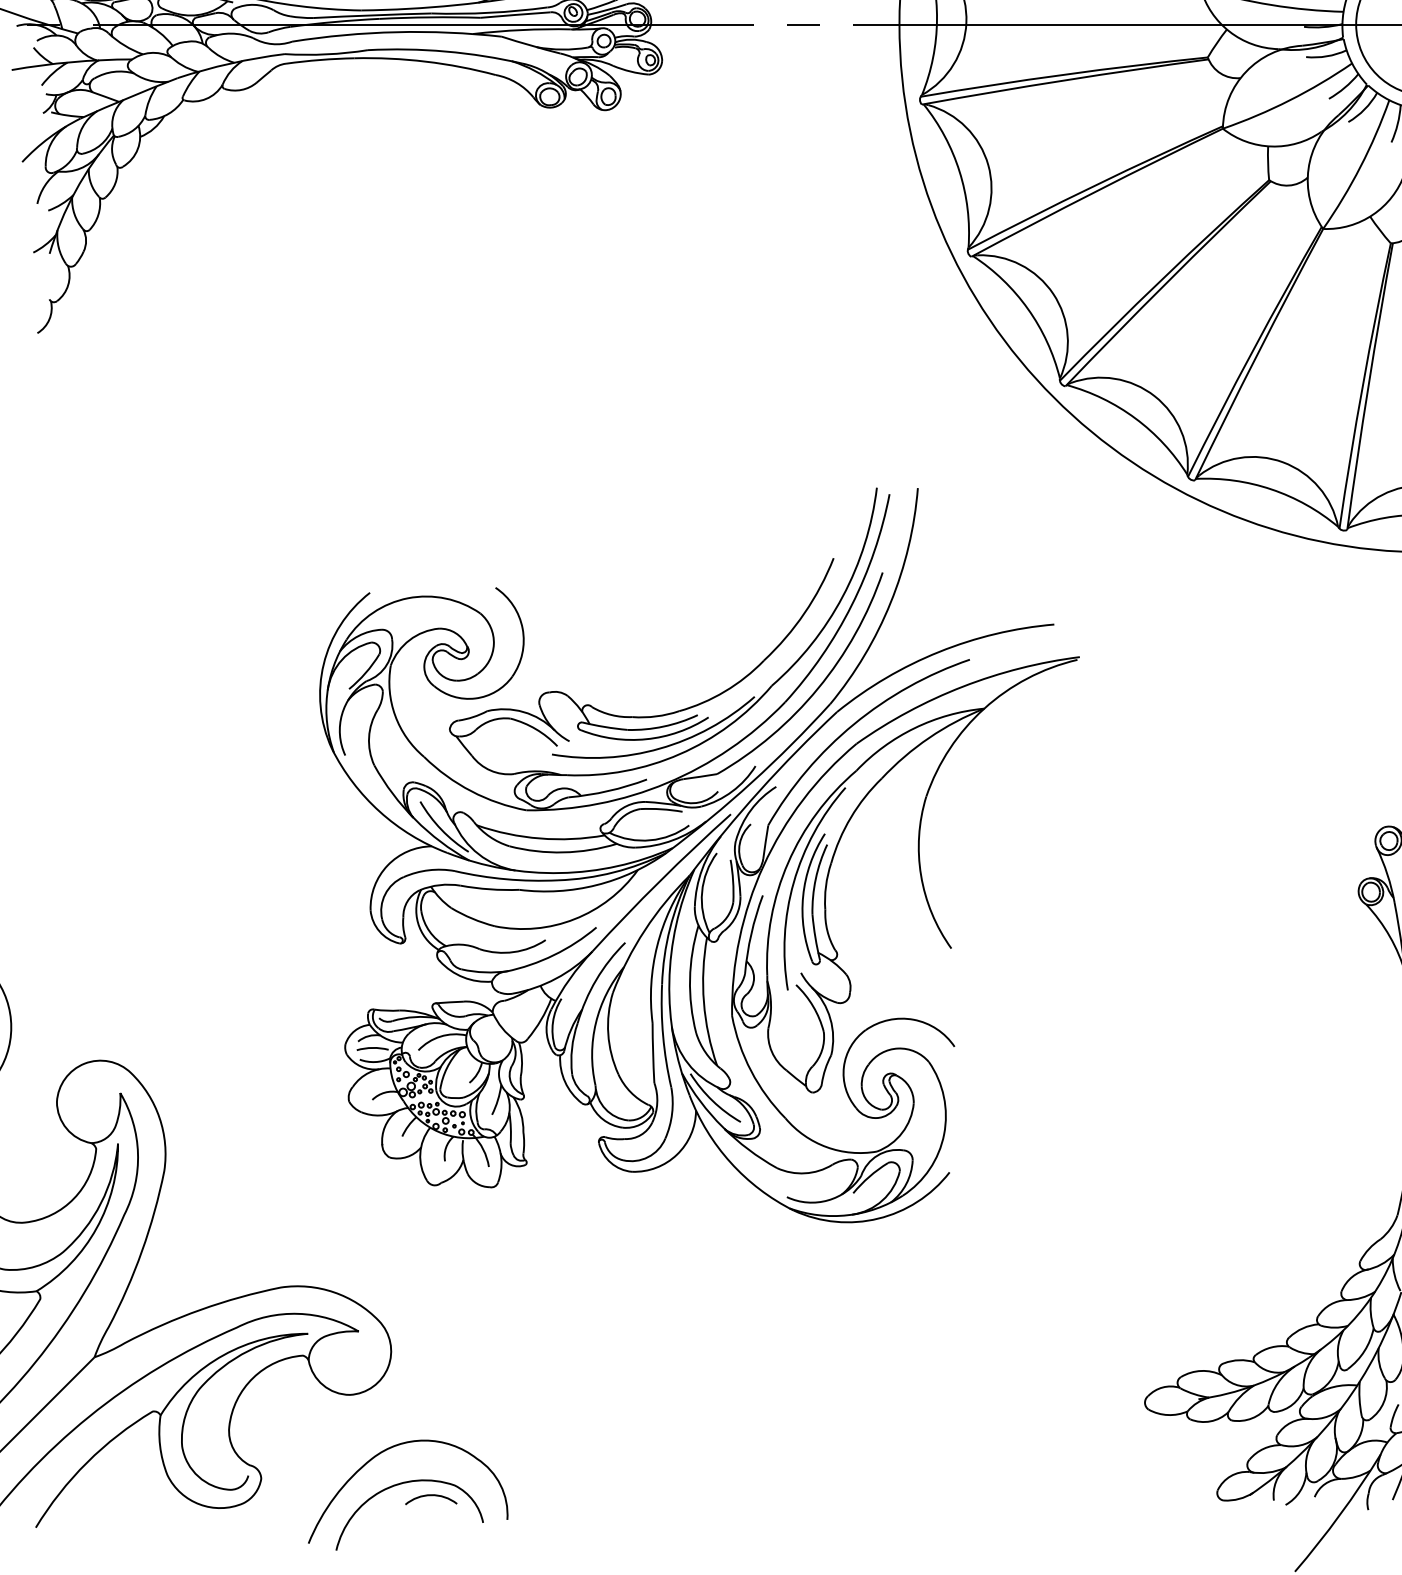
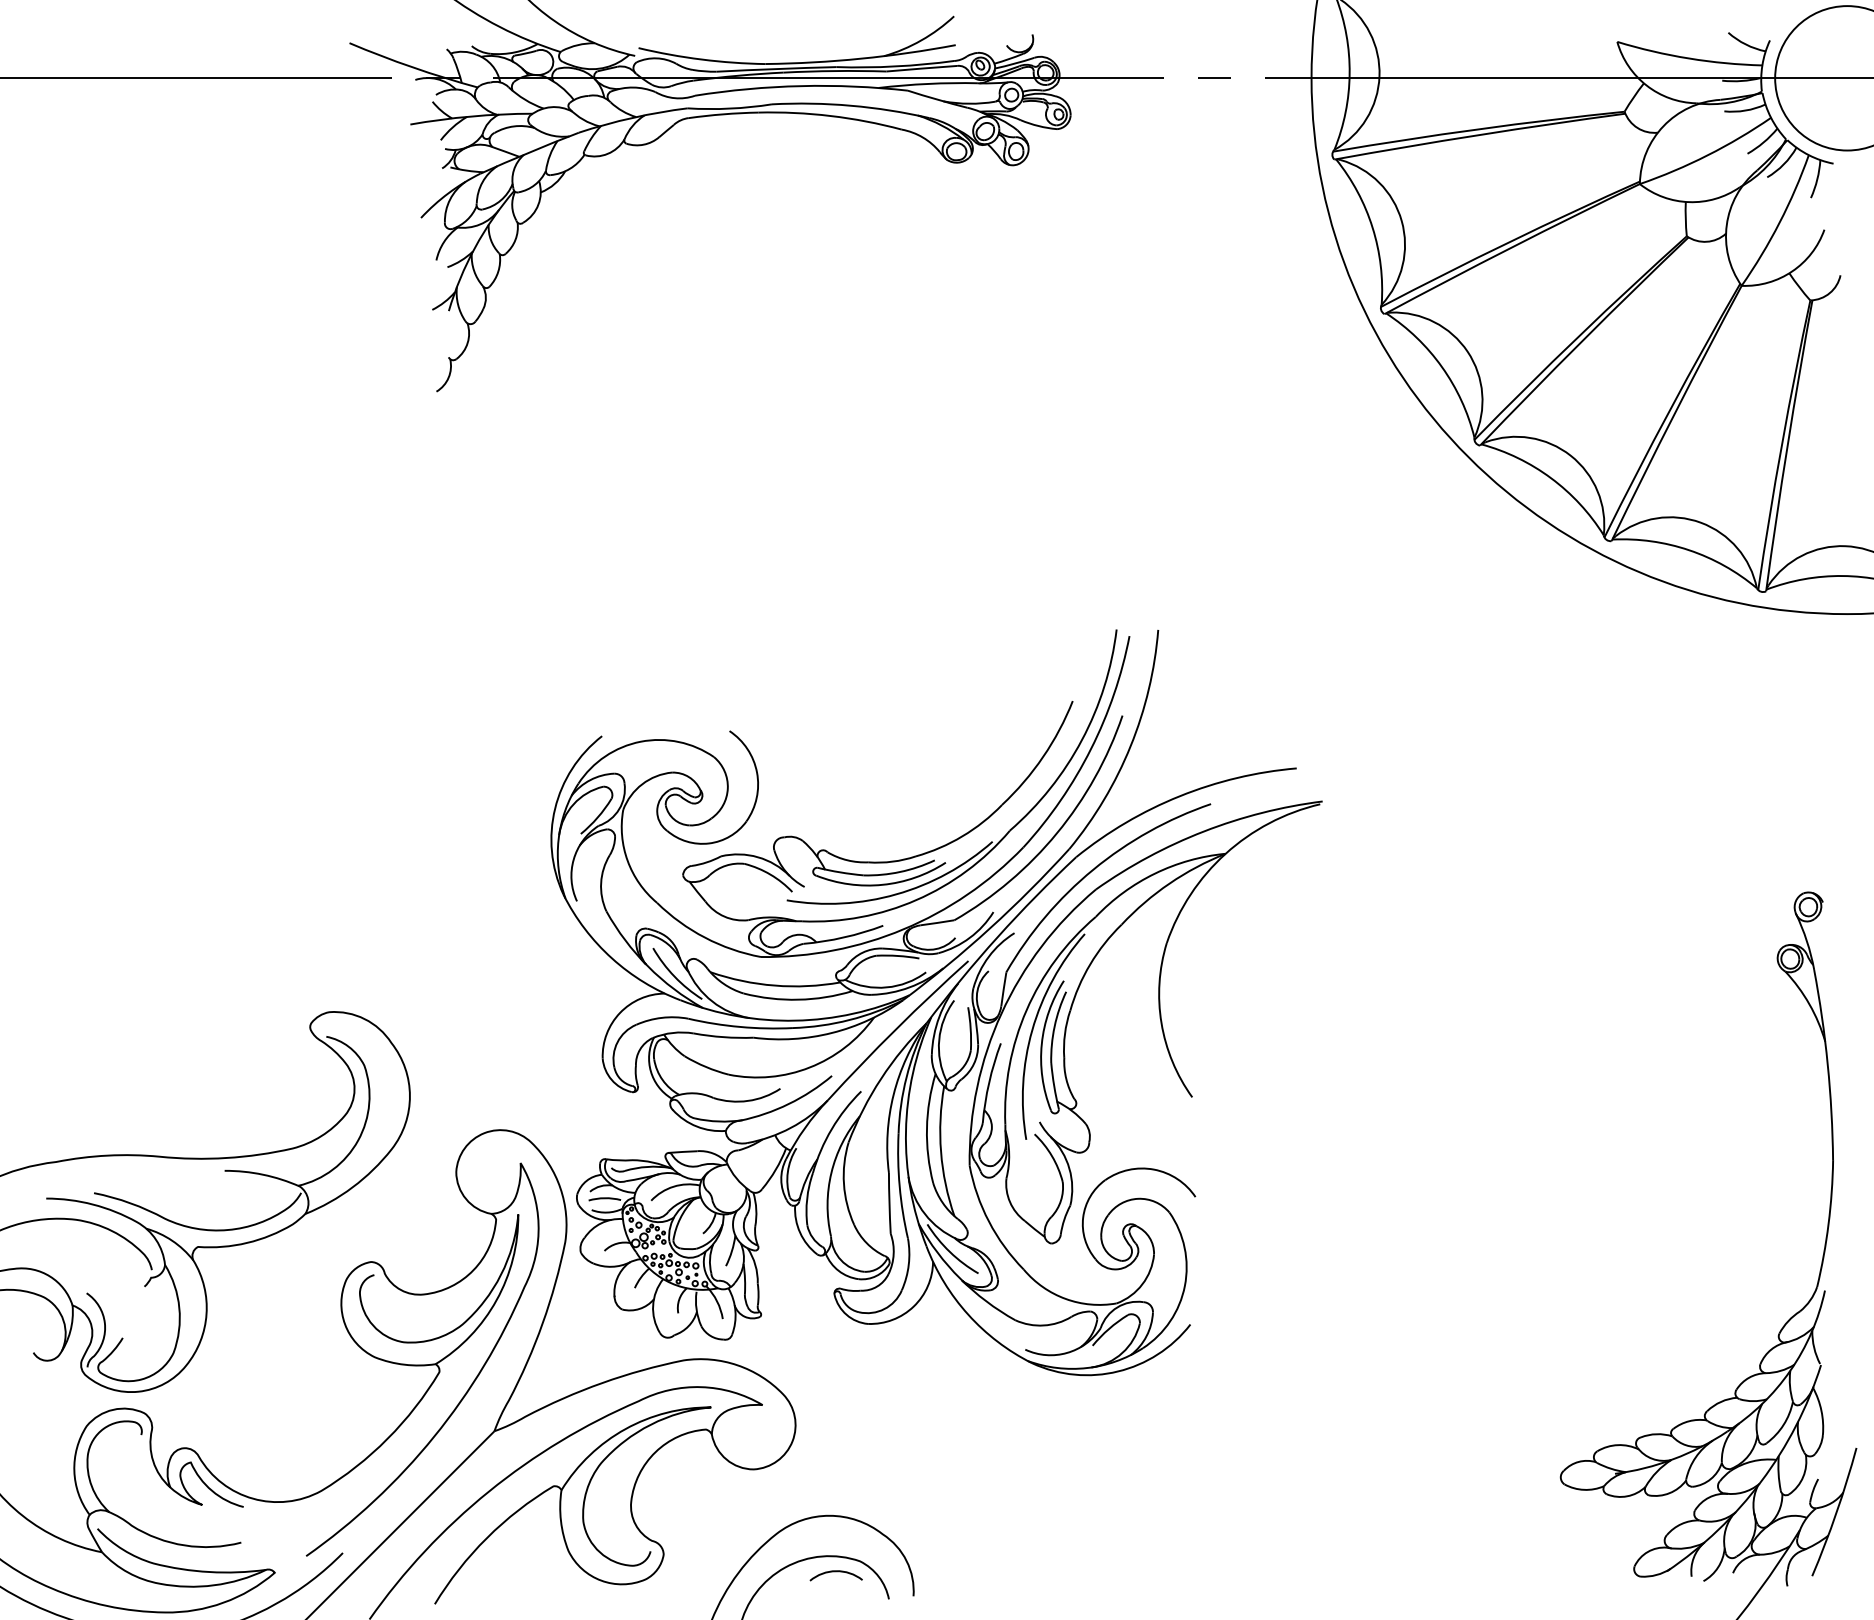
part: (699, 855) -> (936, 1002), moved

